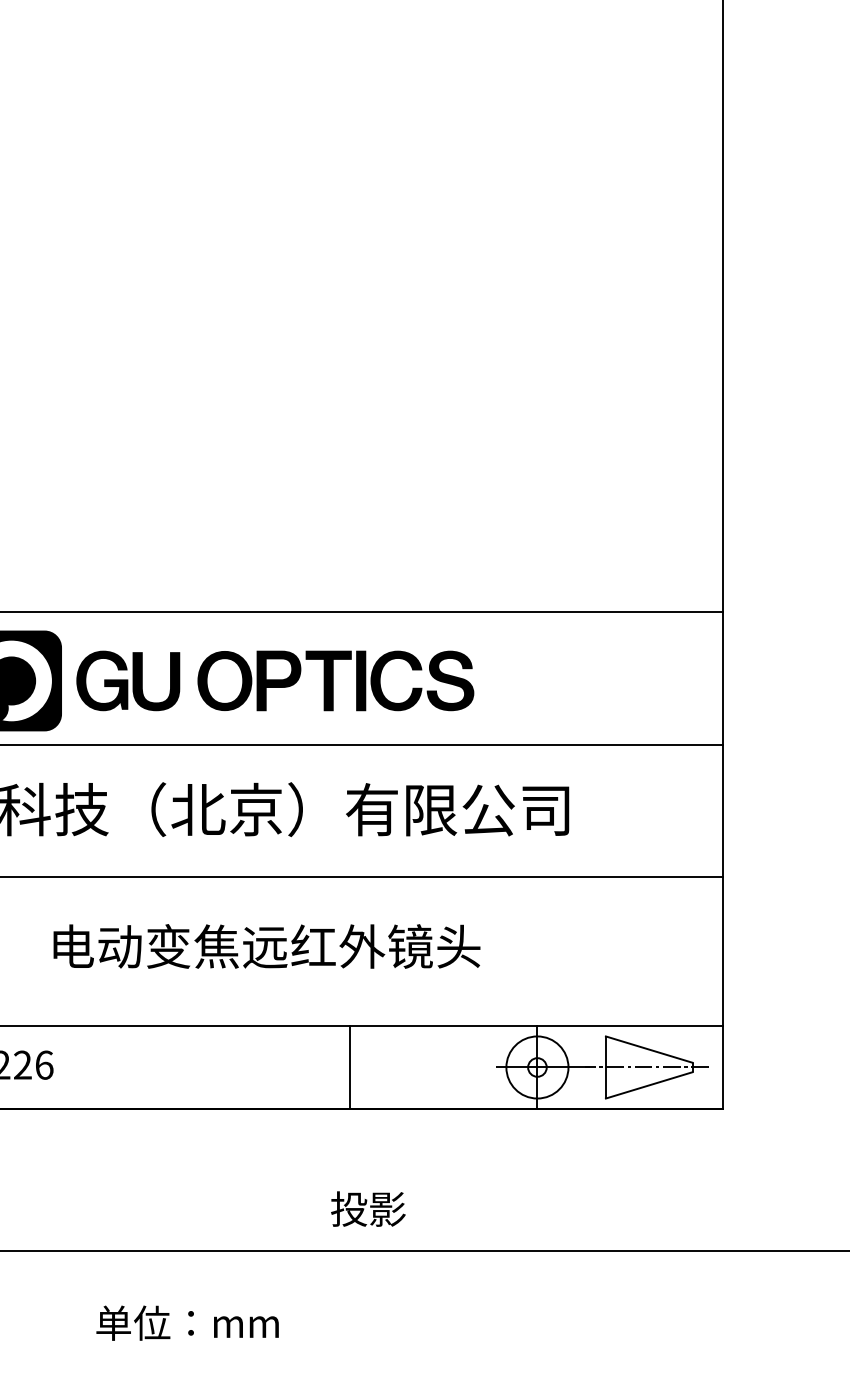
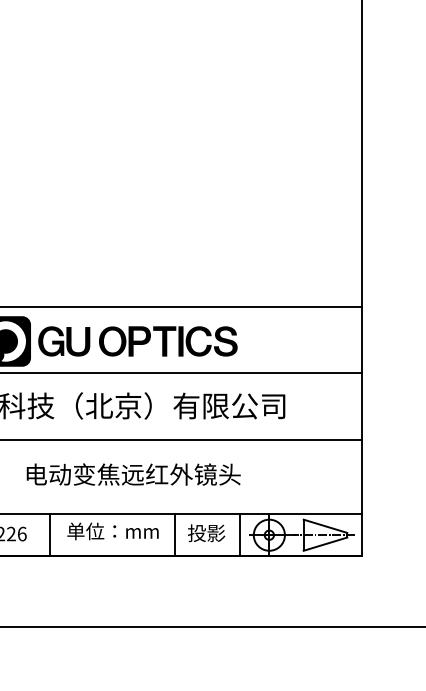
line: (98, 1068) -> (49, 535), added
line: (479, 1068) -> (240, 535), added
text: (368, 1209) -> (206, 533), moved
text: (186, 1323) -> (112, 531), moved

